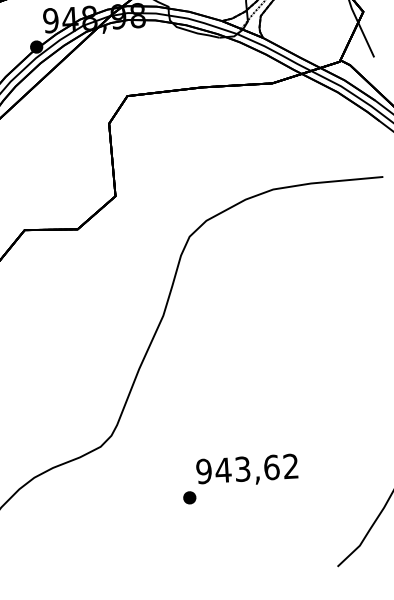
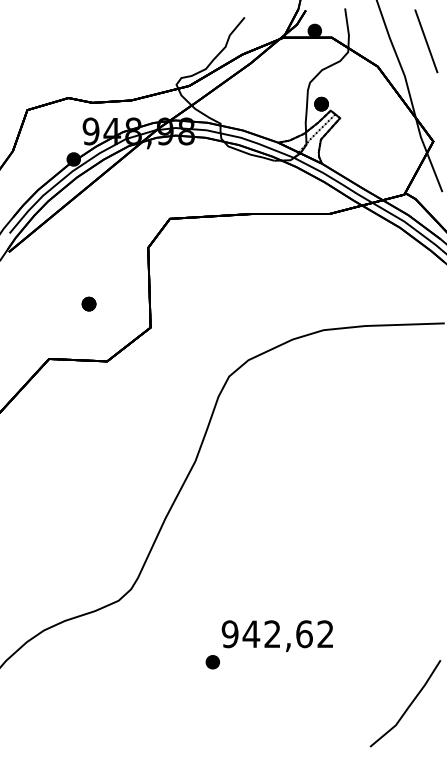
part: (57, 177) -> (88, 303), added
text: (242, 469) -> (272, 634), 943,62 -> 942,62

